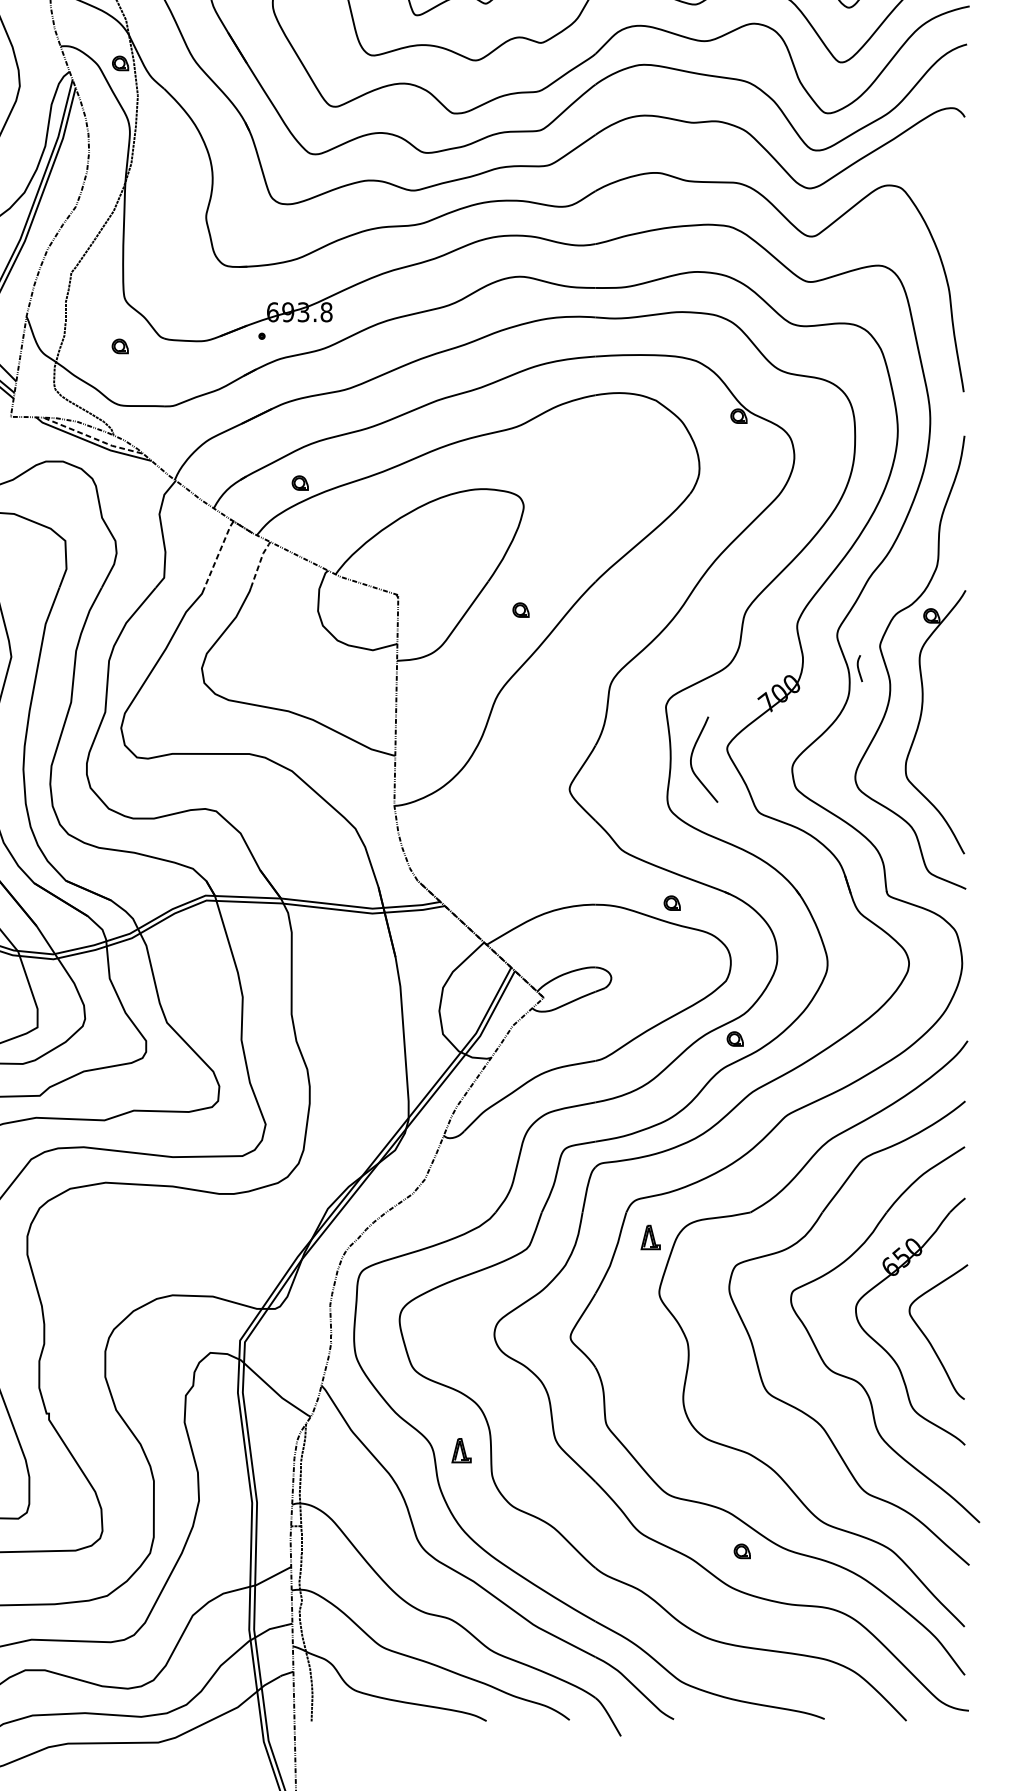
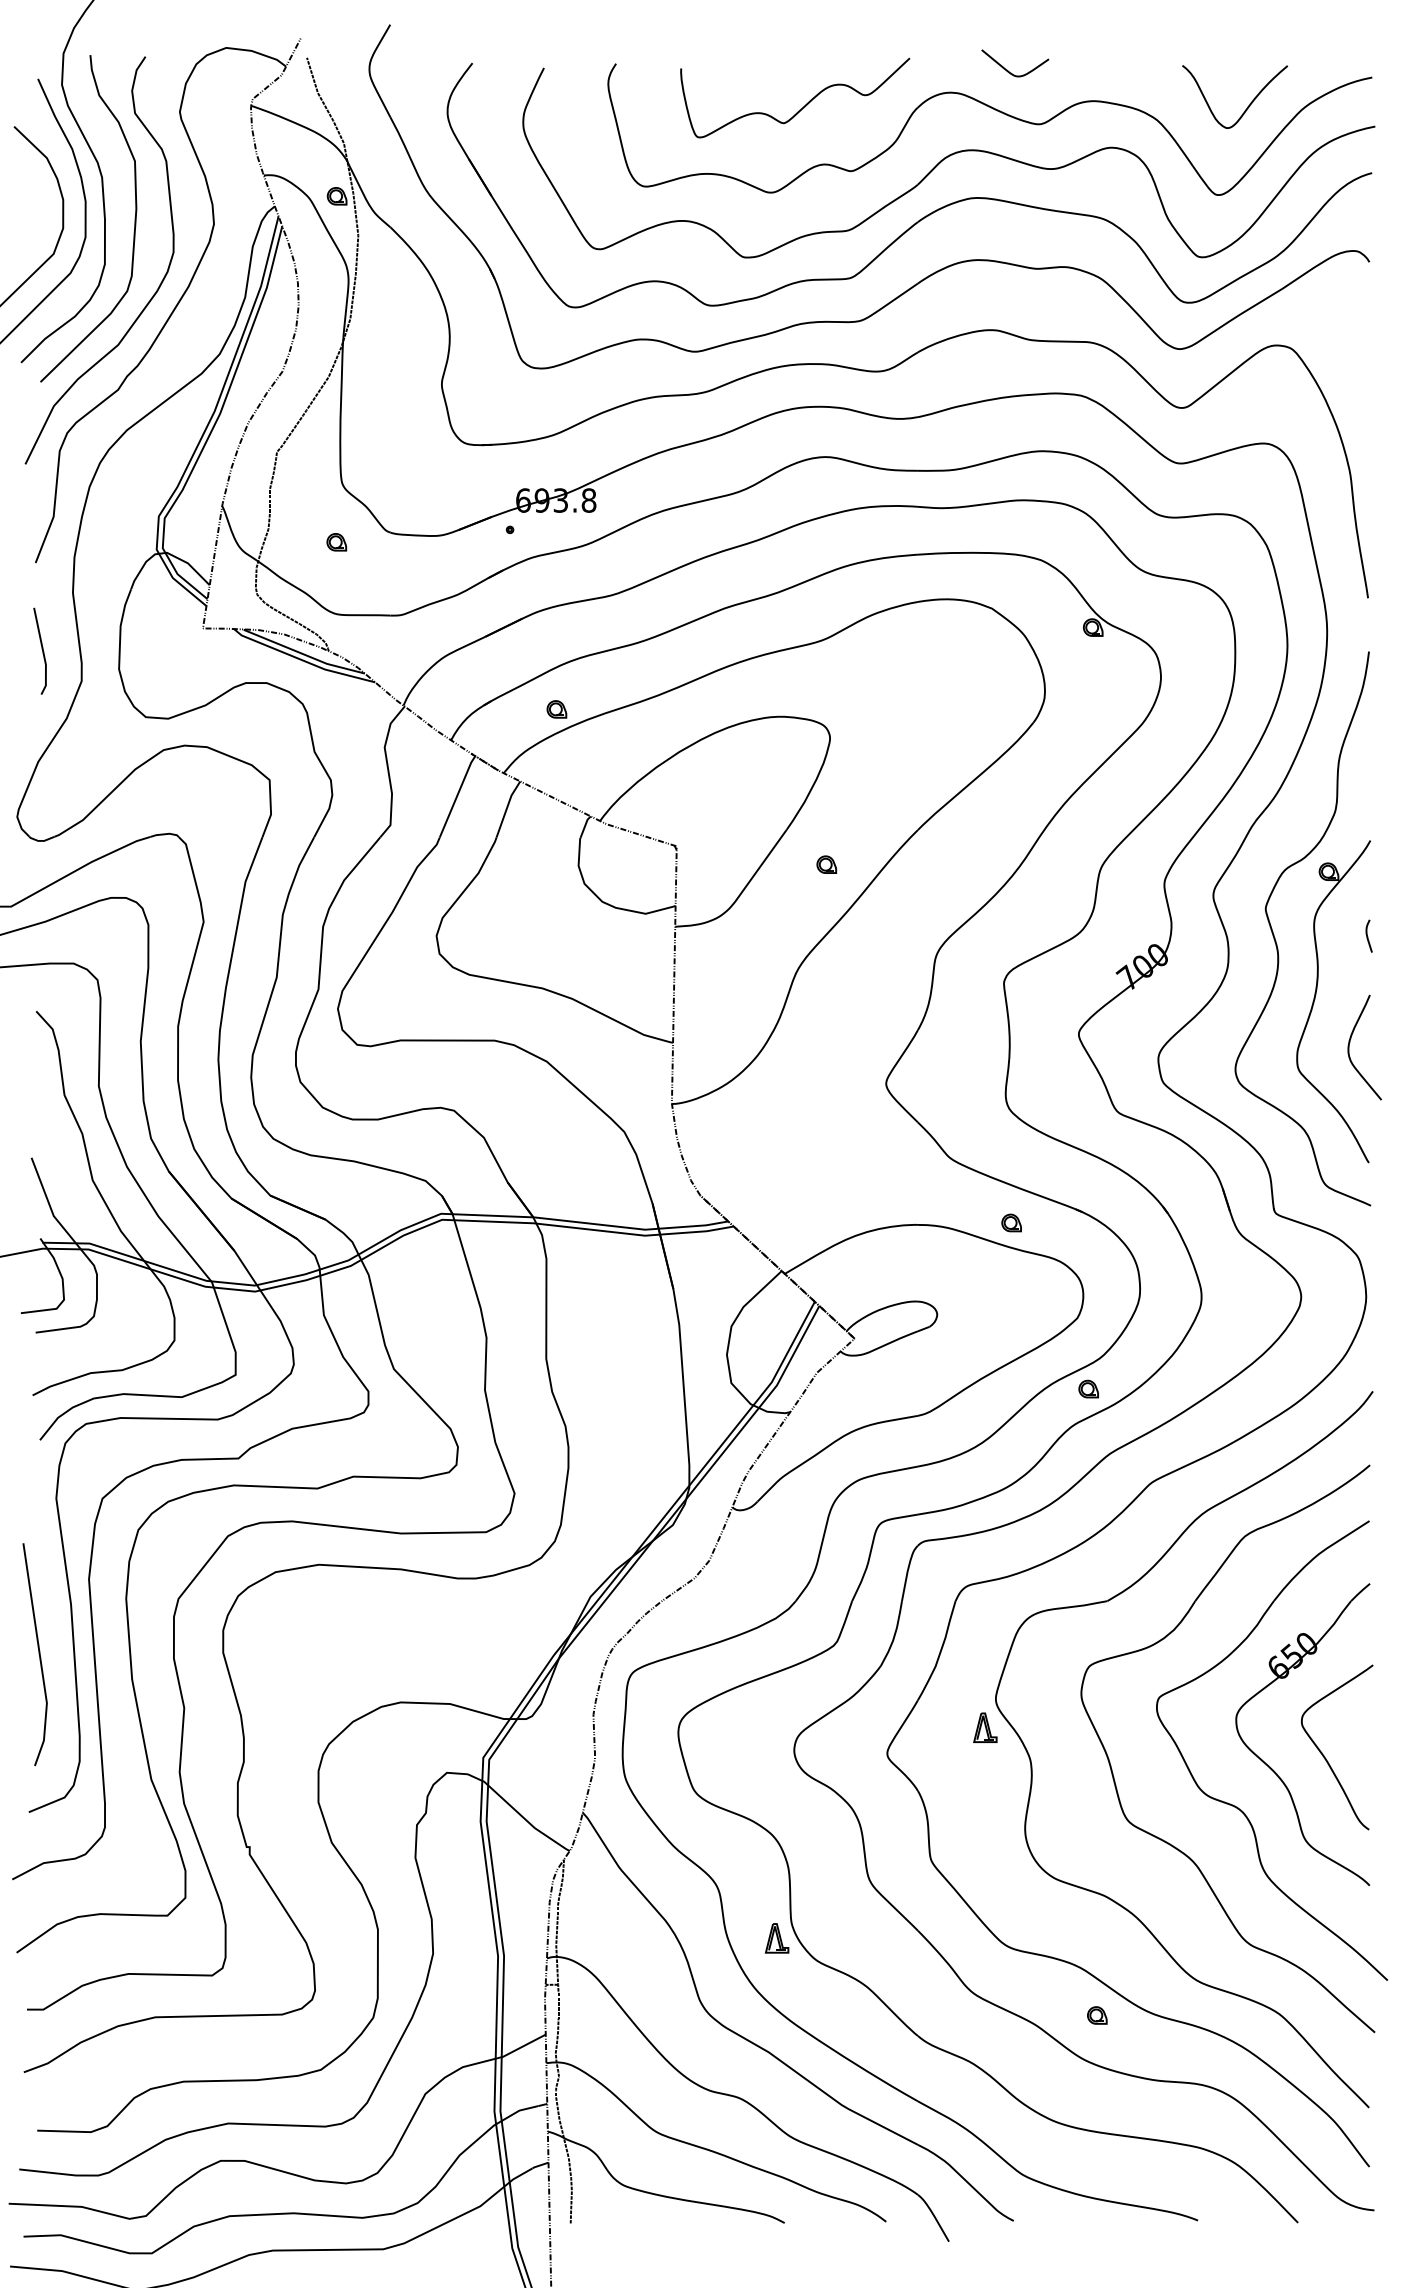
line: (93, 438) -> (303, 654), dashed -> solid
line: (219, 553) -> (457, 795), dashed -> solid
line: (259, 562) -> (507, 806), dashed -> solid
curve: (858, 668) -> (1367, 935), moved
curve: (692, 755) -> (1350, 1042), moved
part: (650, 1237) -> (985, 1727), moved
part: (461, 1450) -> (776, 1938), moved

